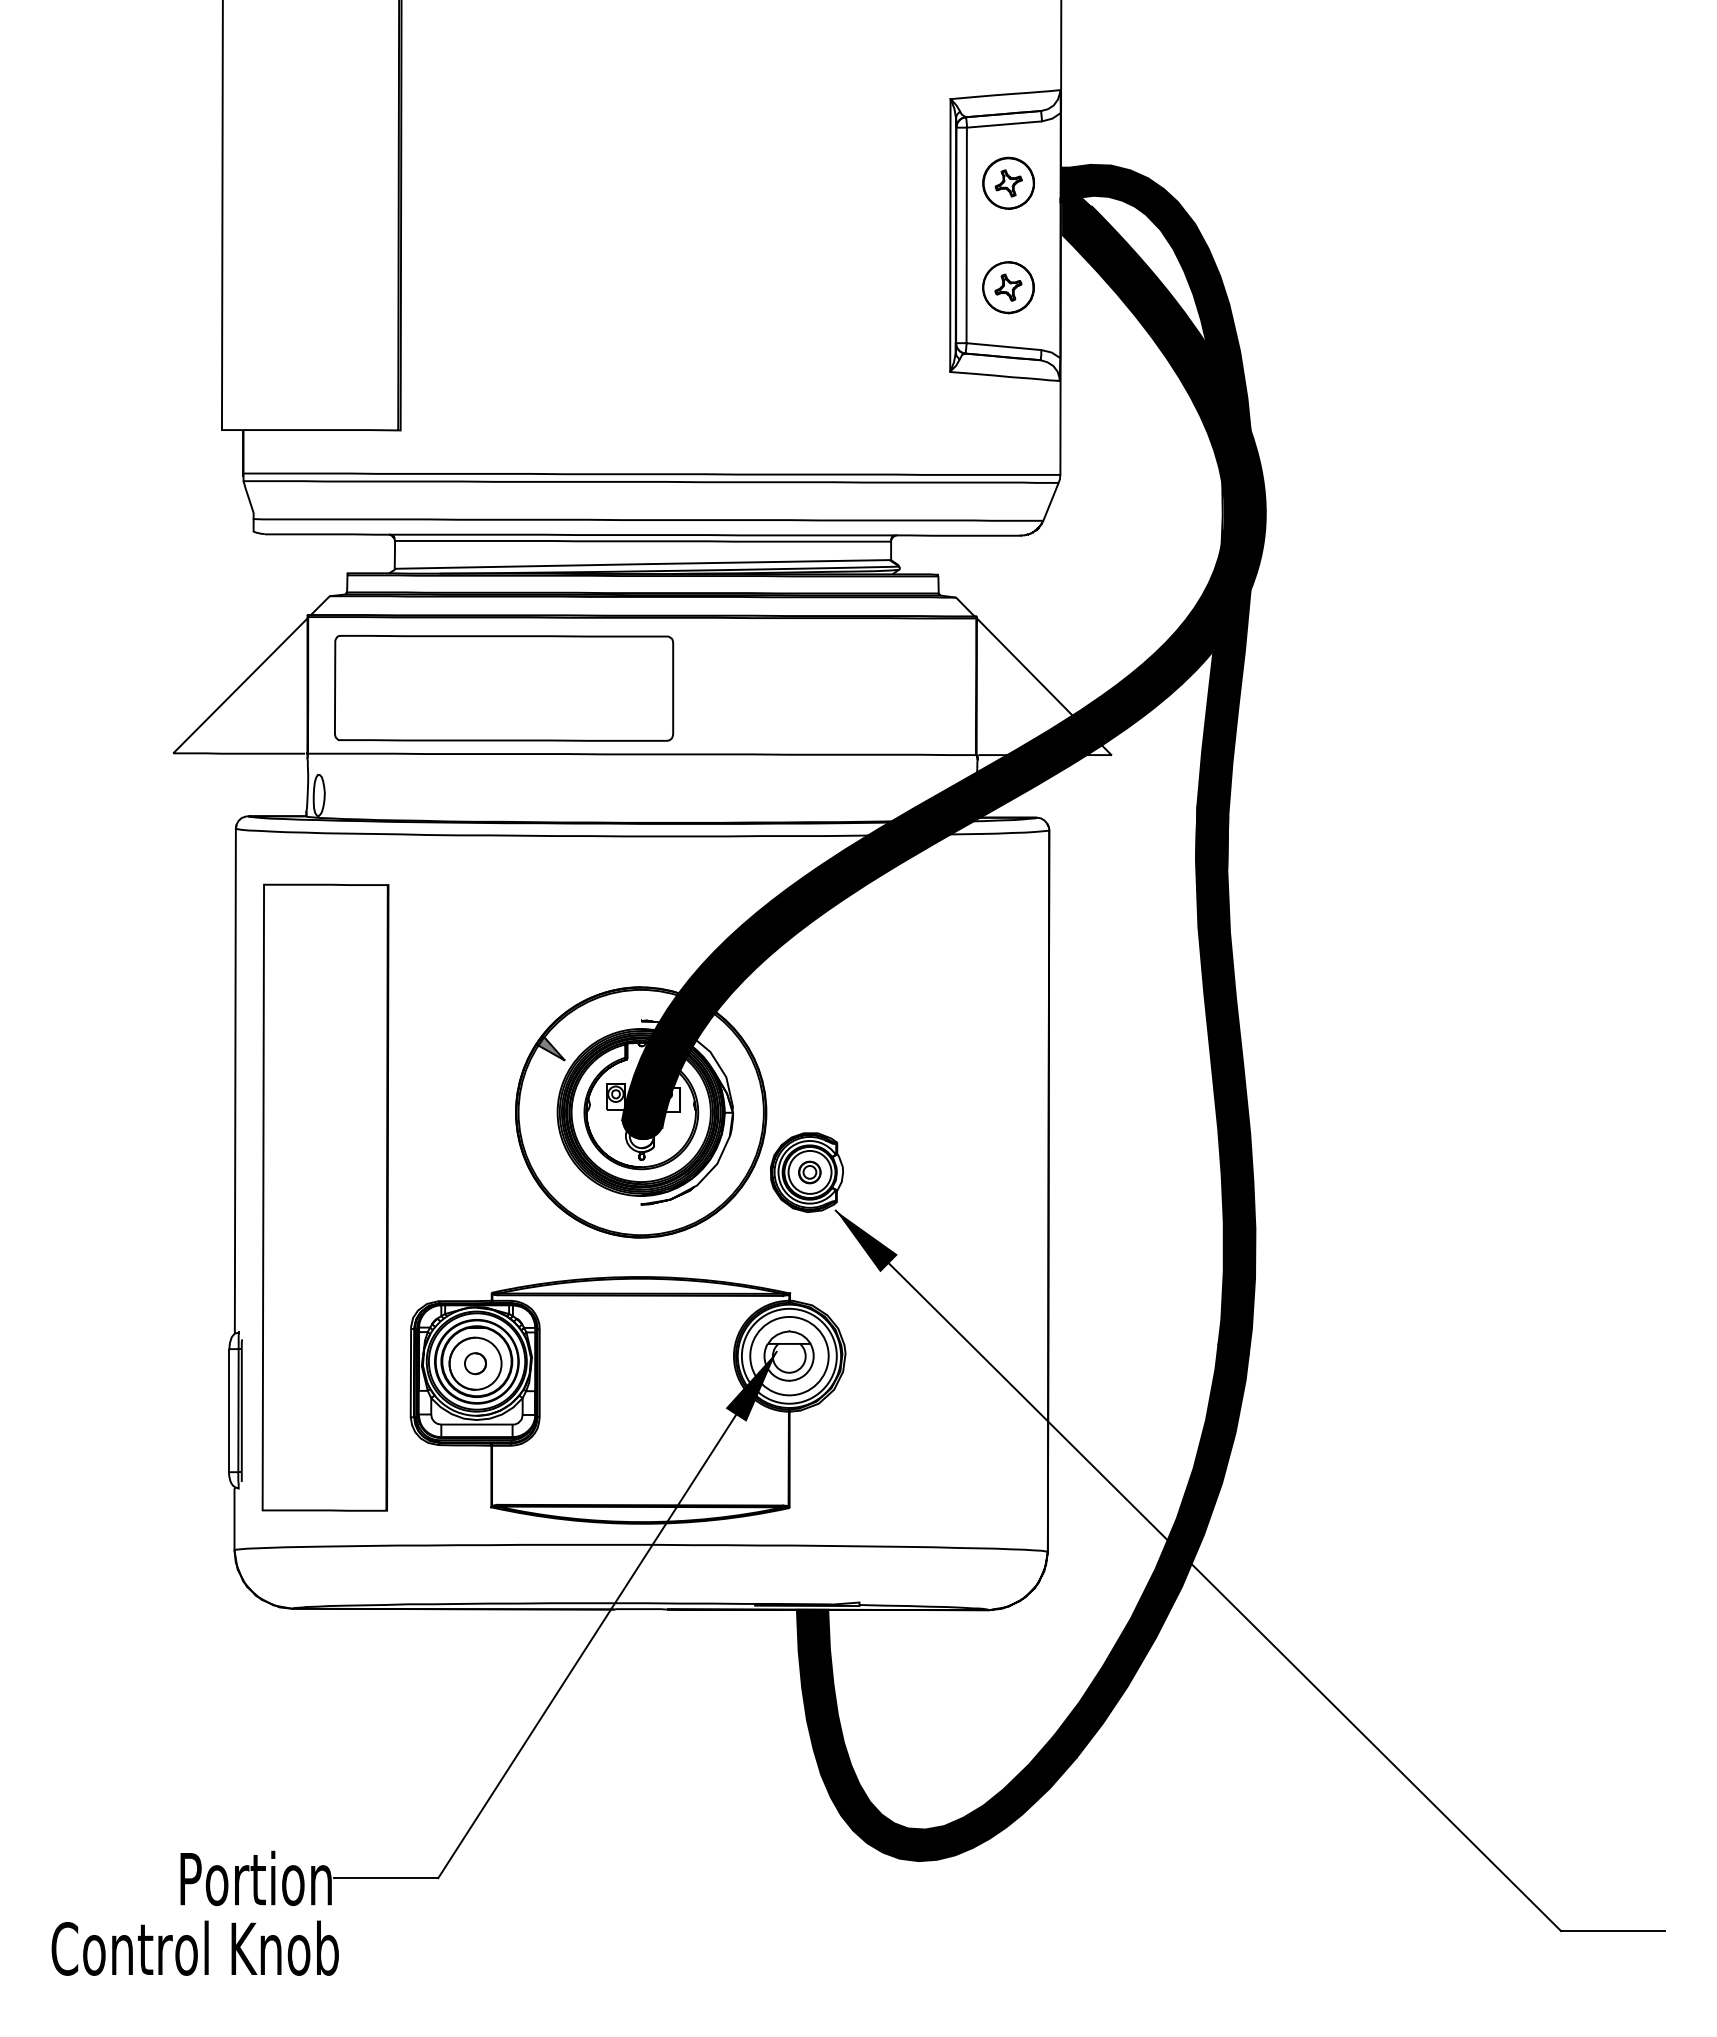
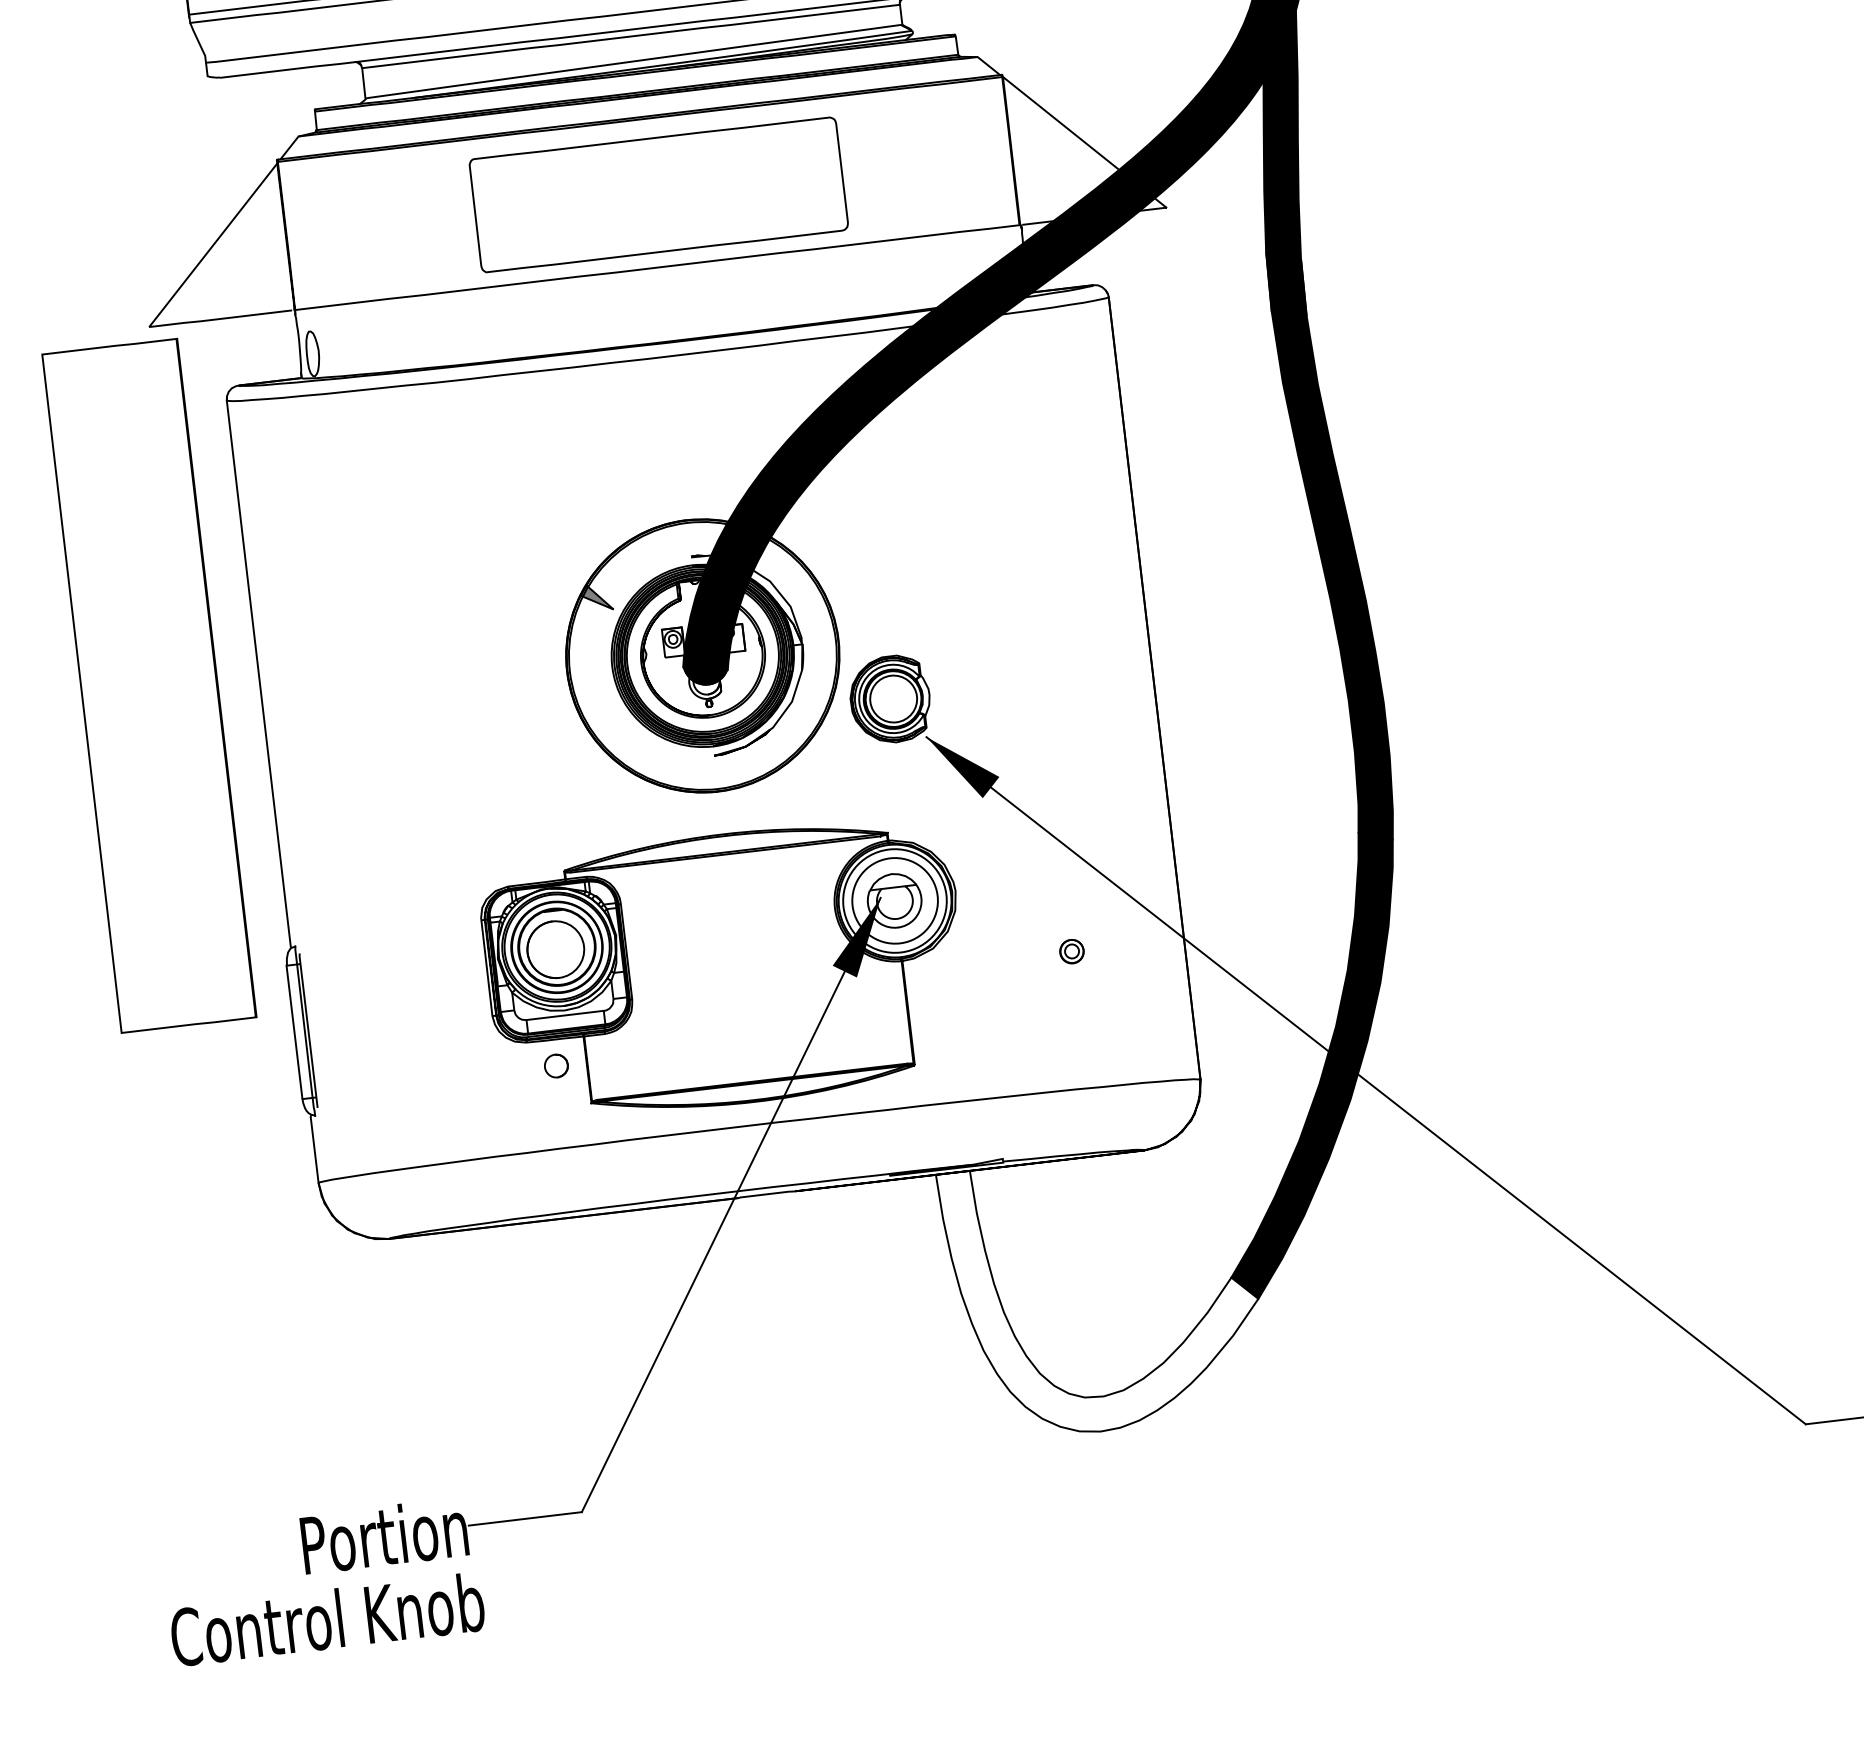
part: (504, 688) -> (659, 194), moved
part: (809, 1172) -> (1071, 951), moved
part: (325, 1197) -> (149, 685), moved
part: (475, 1363) -> (556, 1065), moved
fill: (936, 1735) -> (1103, 1293), removed

